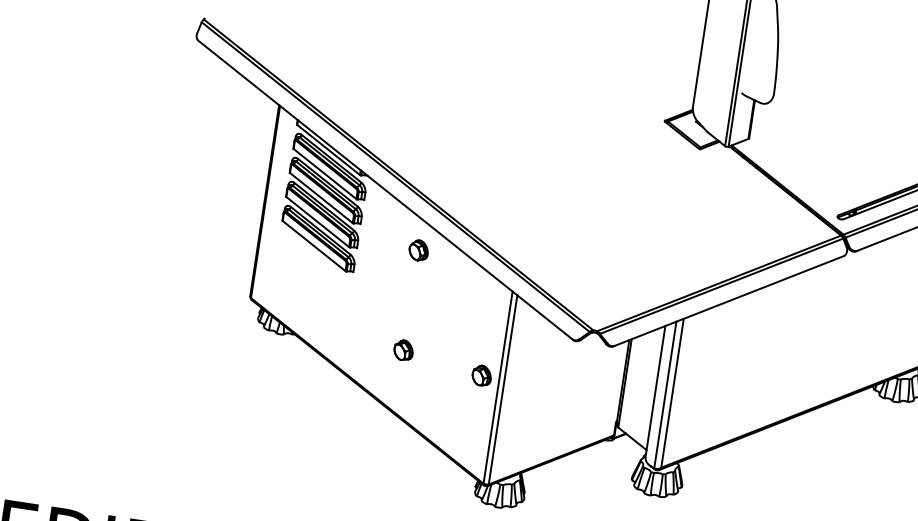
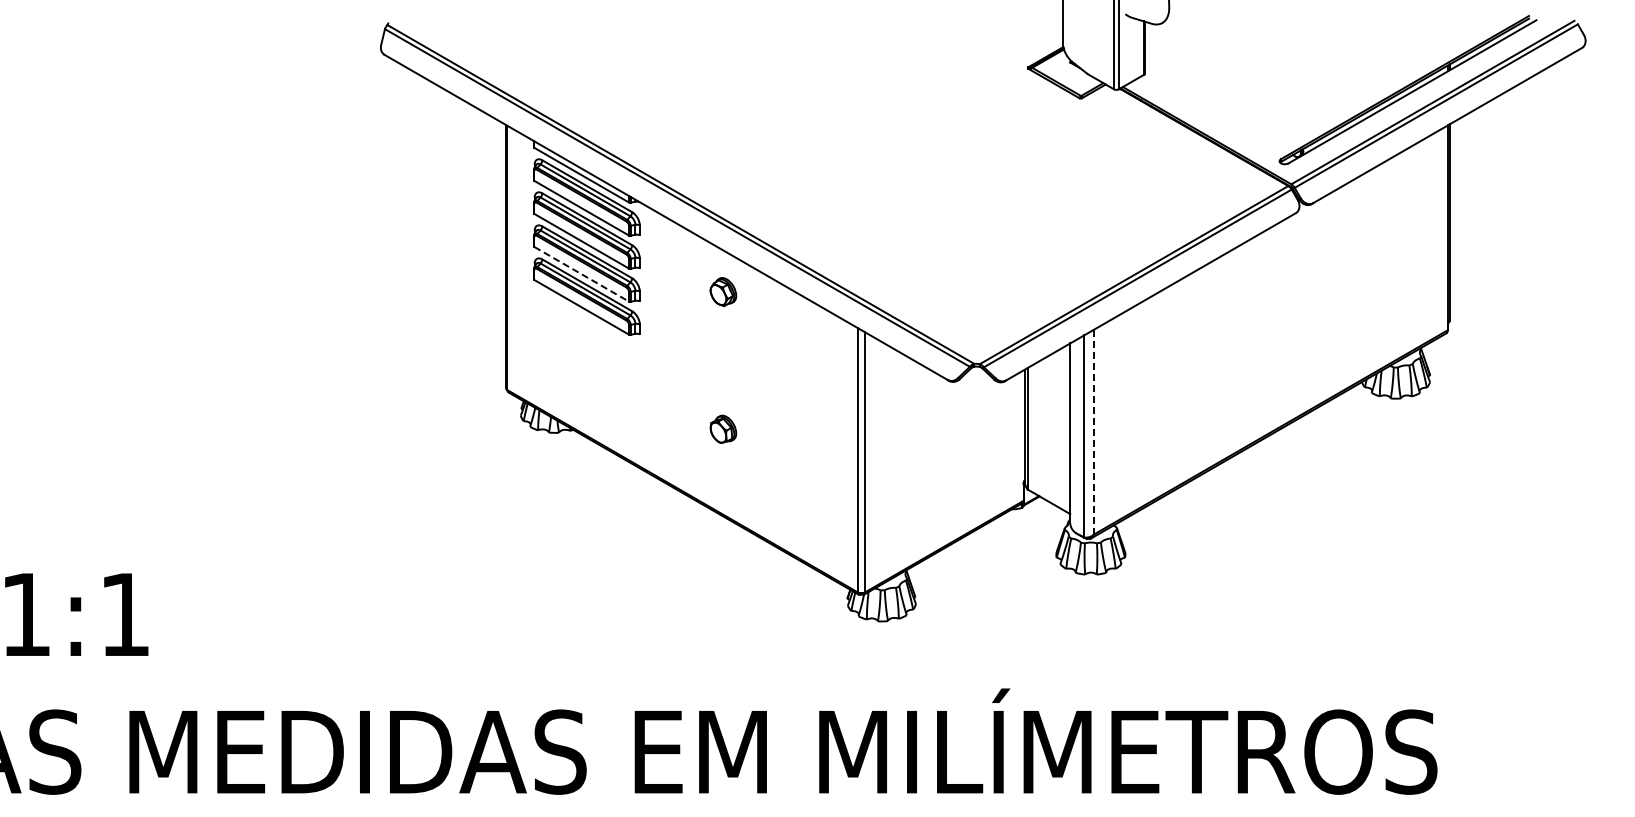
line: (317, 222) -> (581, 274), solid -> dashed
part: (481, 375) -> (833, 447), removed
line: (672, 393) -> (1093, 432), solid -> dashed

